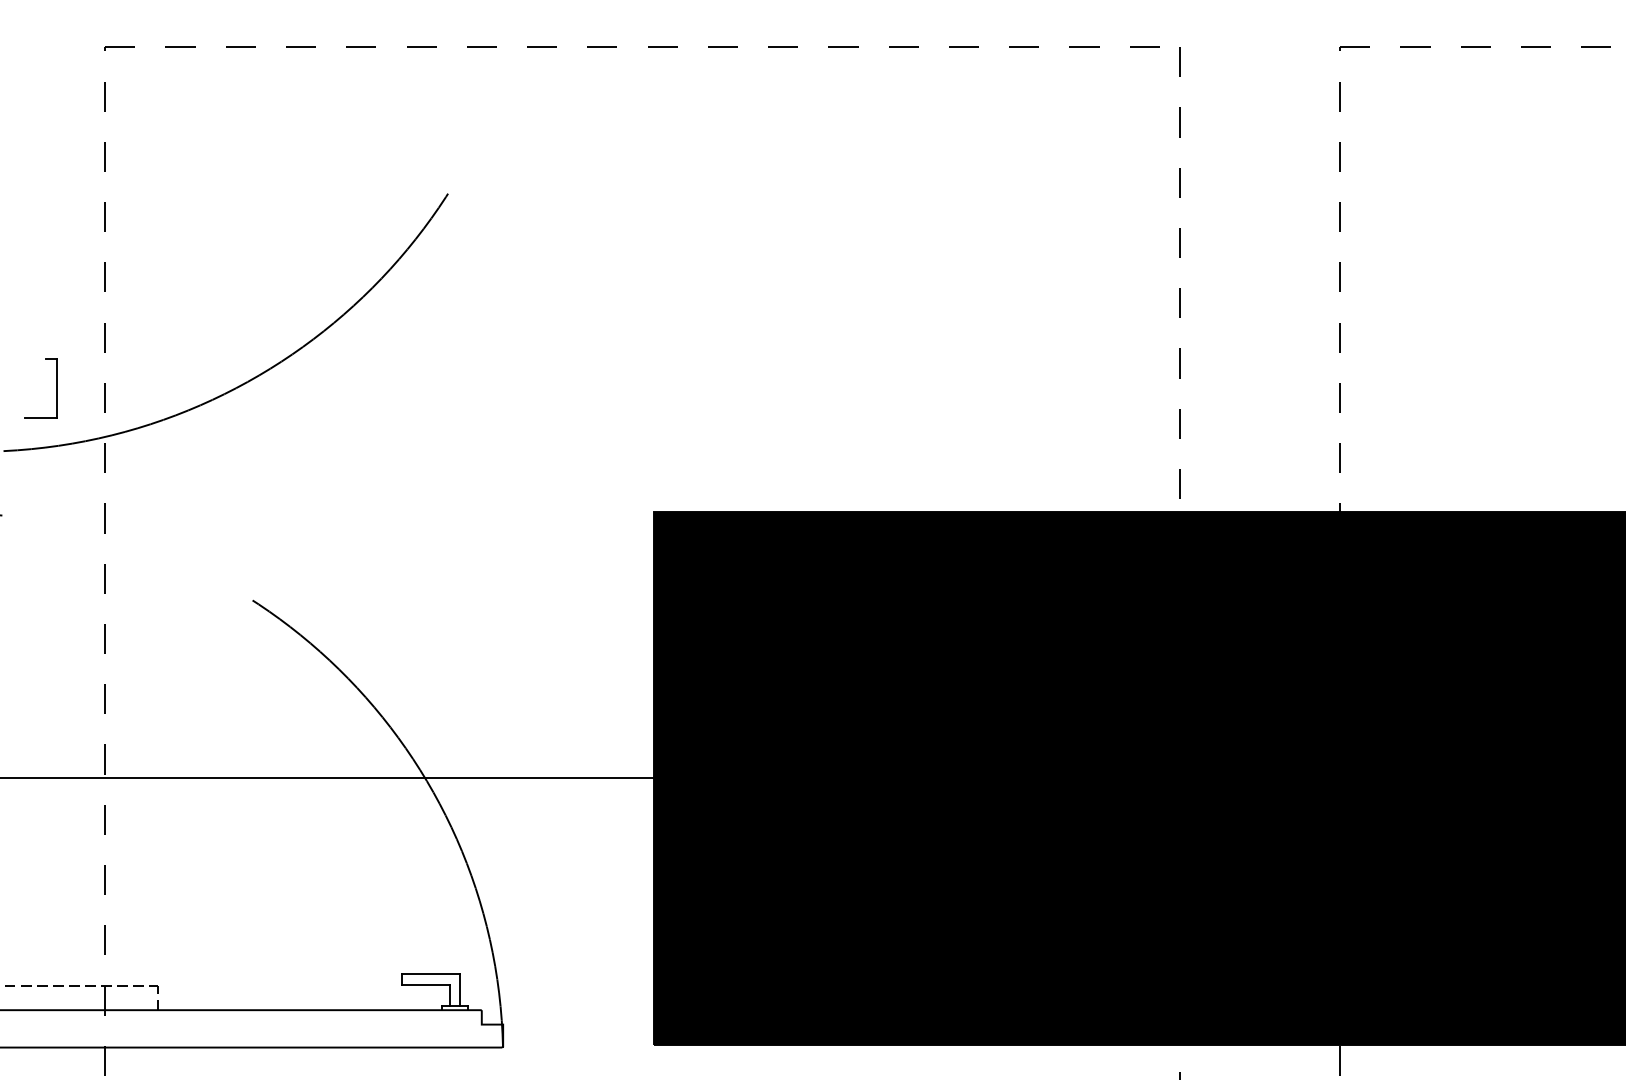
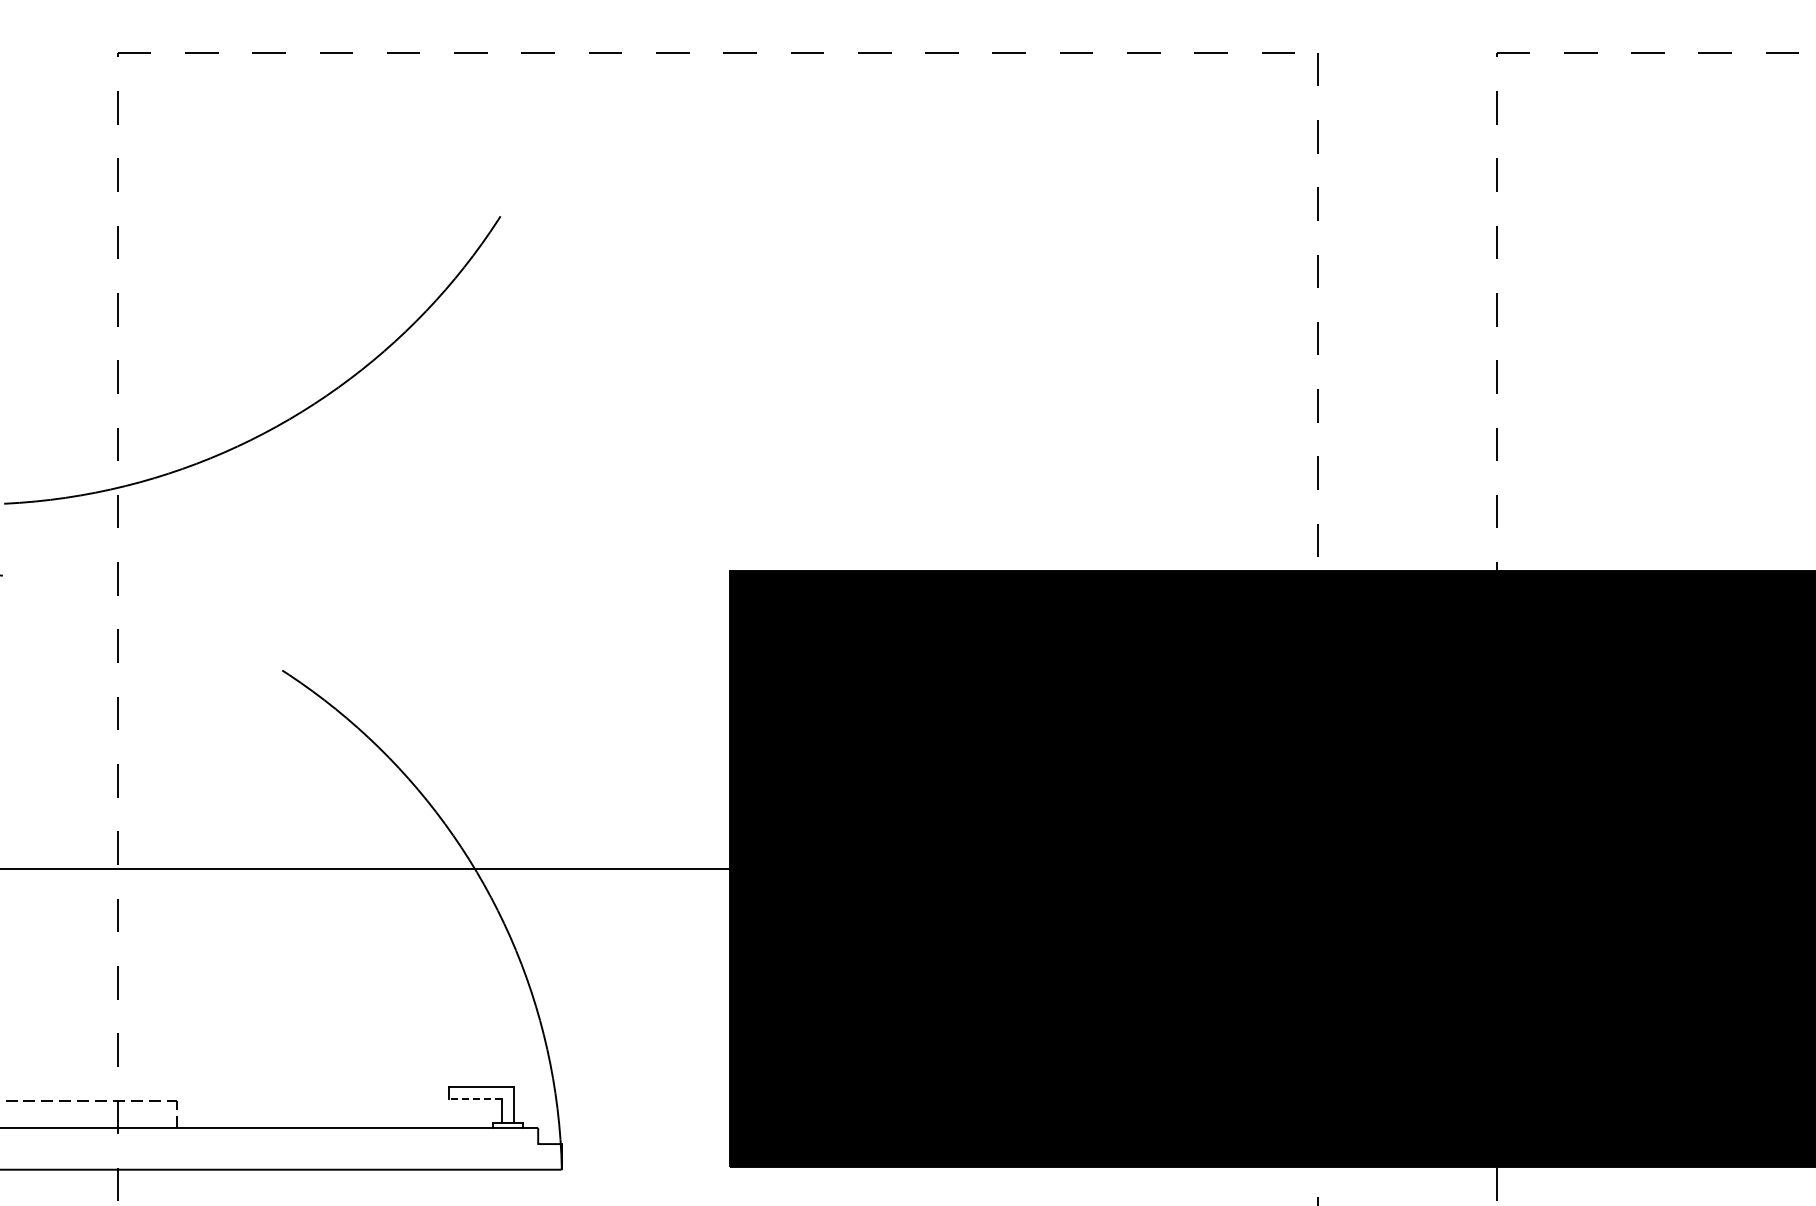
part: (55, 388) -> (62, 433), removed
line: (425, 984) -> (475, 1099), solid -> dashed

